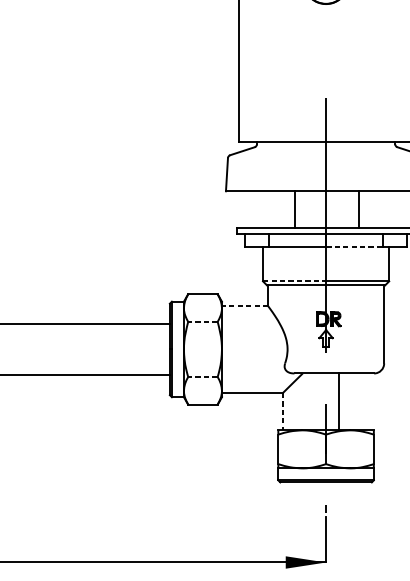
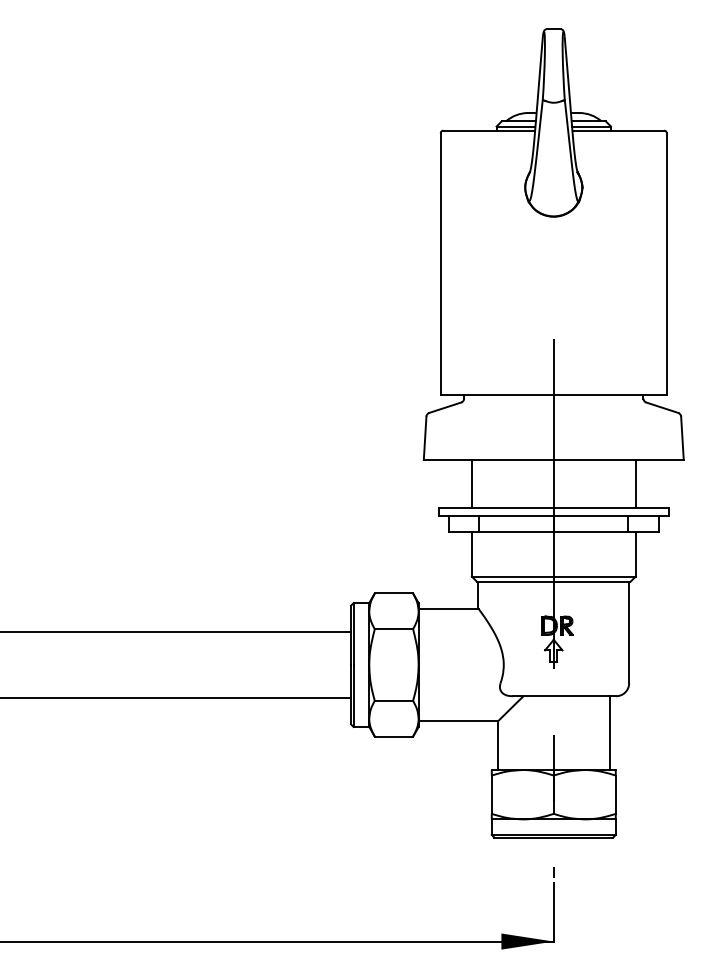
line: (295, 209) -> (471, 483), moved
line: (359, 209) -> (635, 483), moved
line: (355, 247) -> (591, 532), dashed -> solid
line: (294, 281) -> (512, 576), dashed -> solid
line: (244, 305) -> (448, 608), dashed -> solid
line: (202, 322) -> (393, 629), dashed -> solid
line: (202, 376) -> (393, 700), dashed -> solid
line: (338, 402) -> (609, 733), moved
line: (282, 412) -> (497, 746), dashed -> solid

